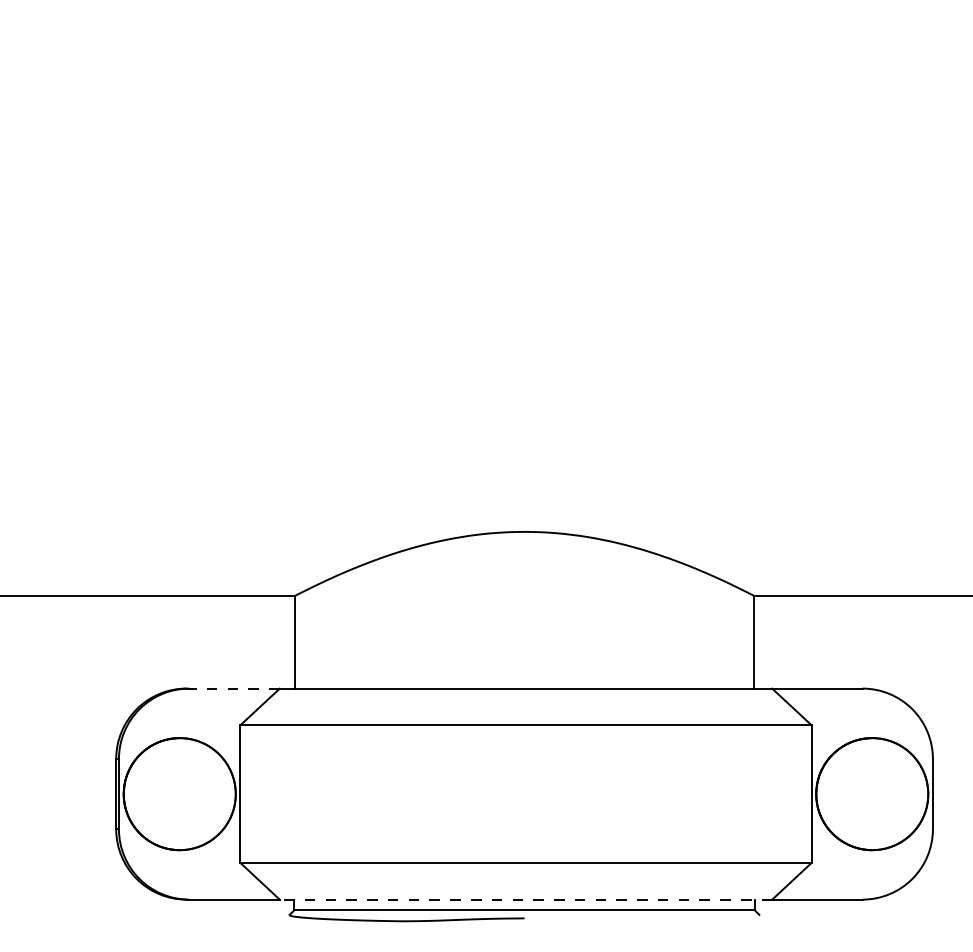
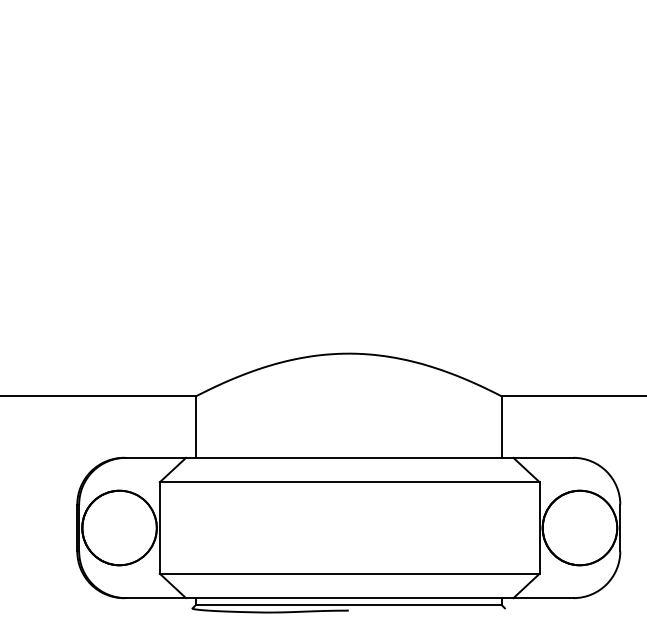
line: (233, 688) -> (155, 457), dashed -> solid
line: (525, 900) -> (349, 598), dashed -> solid

